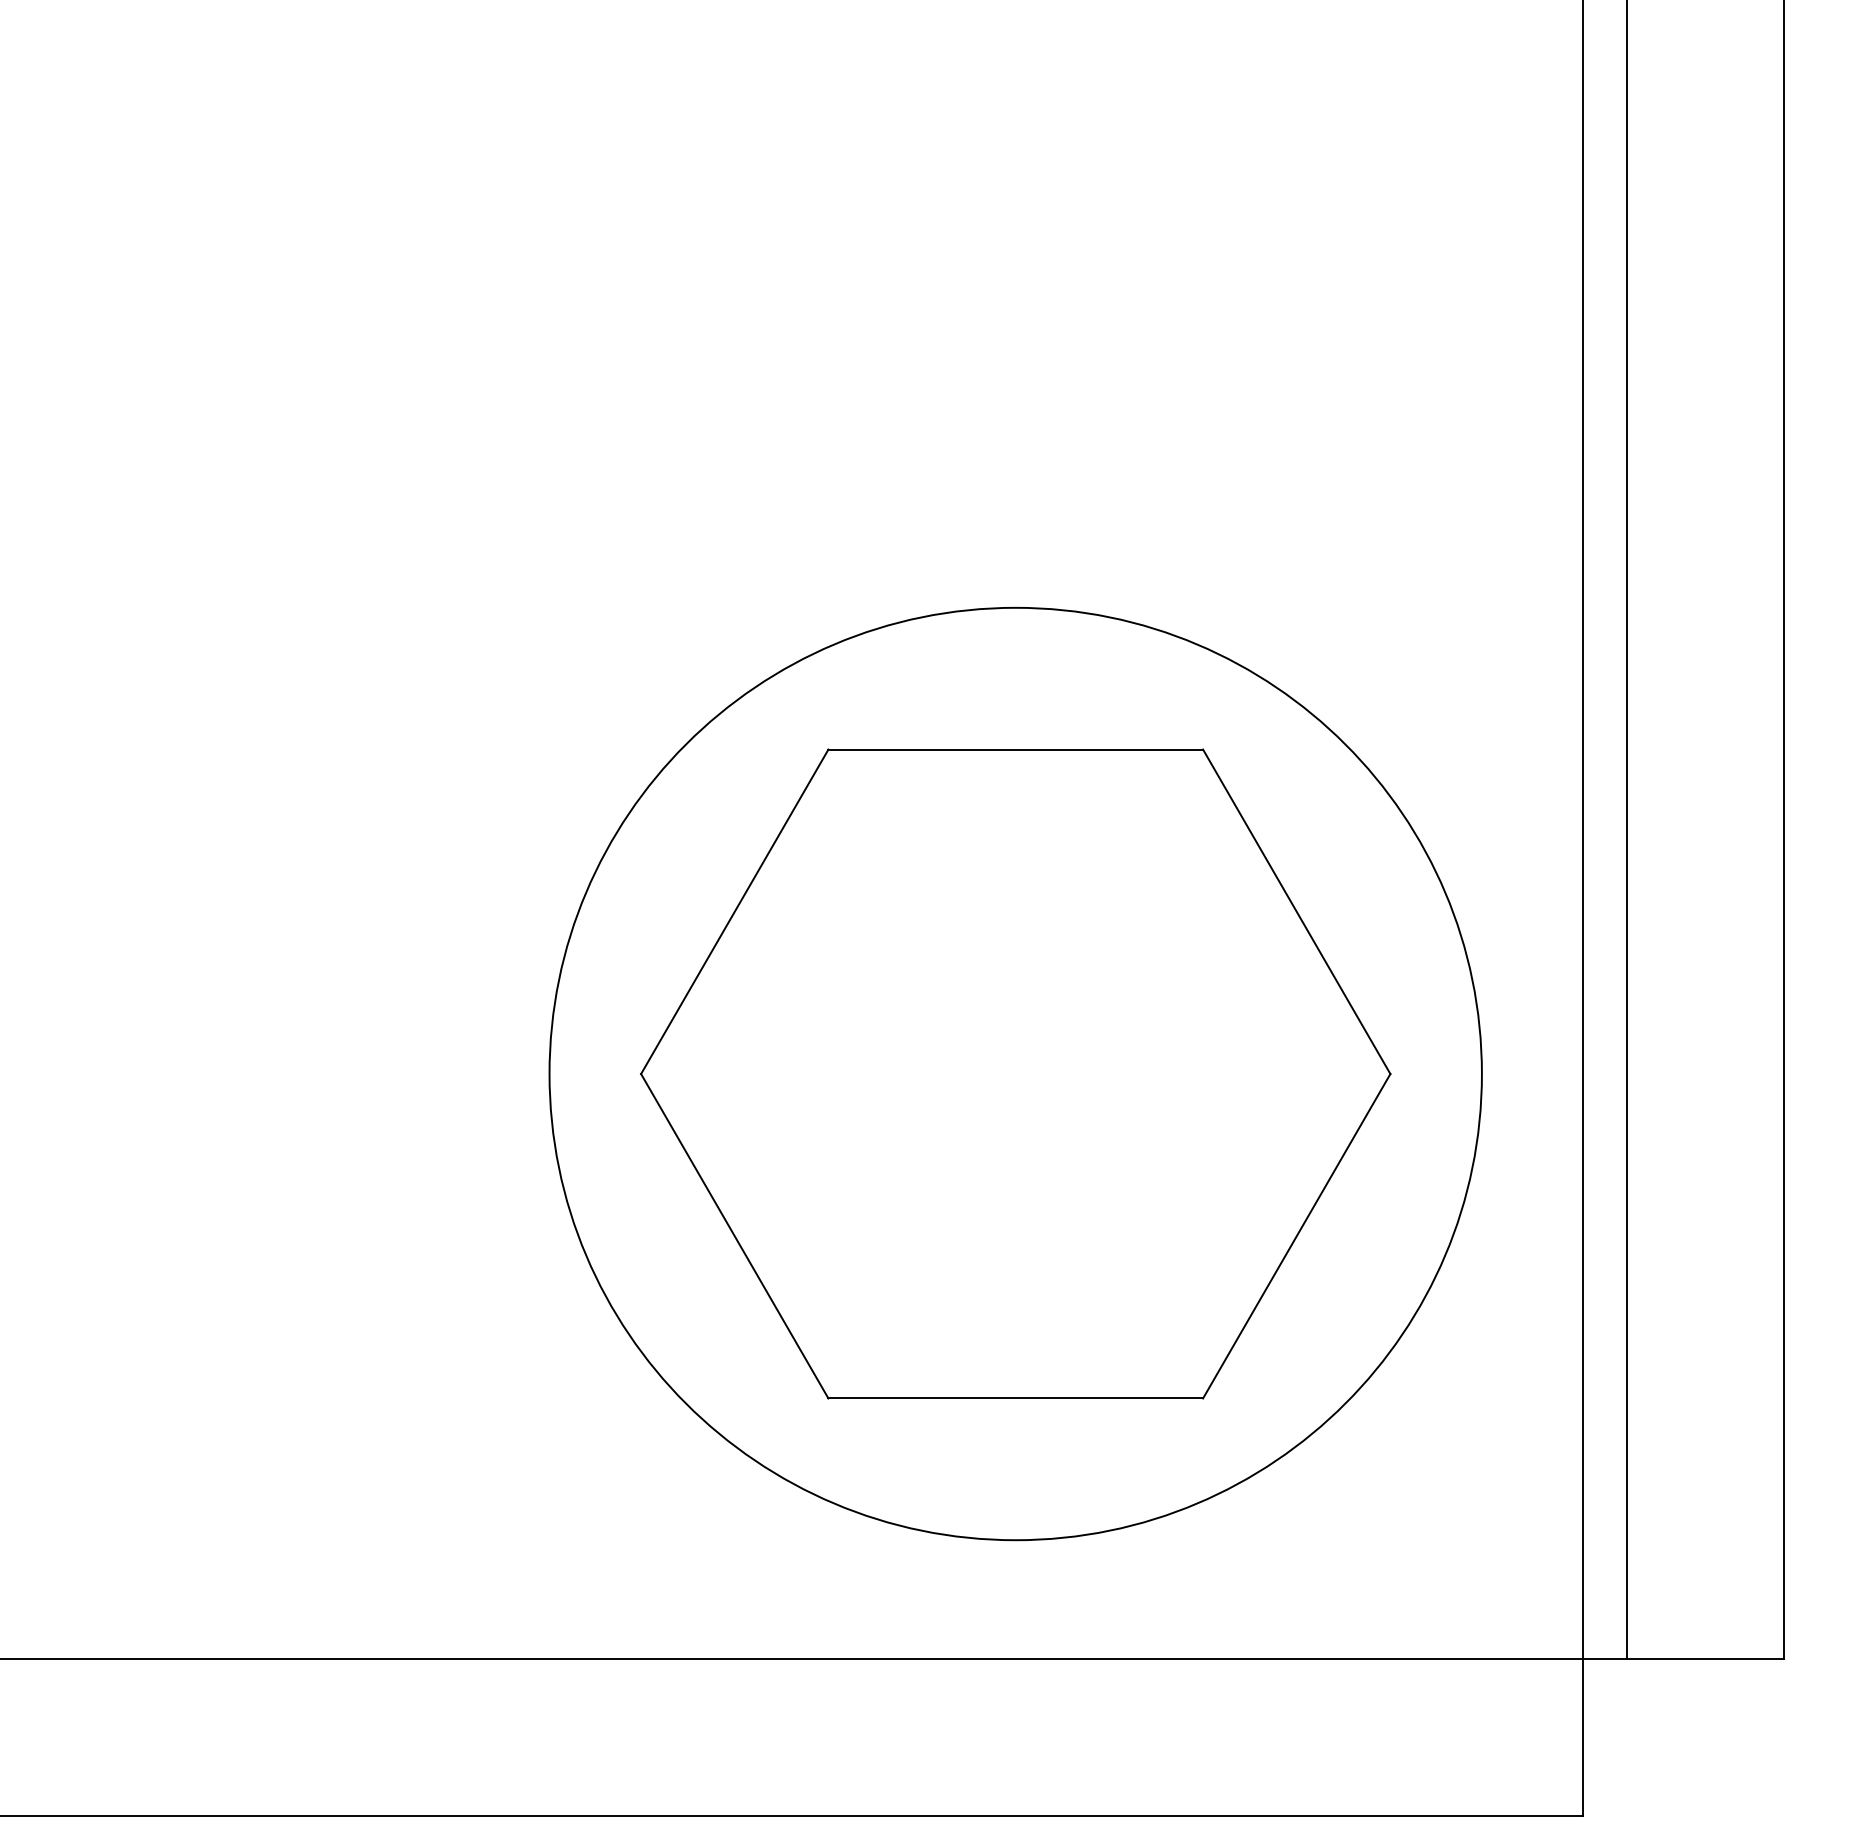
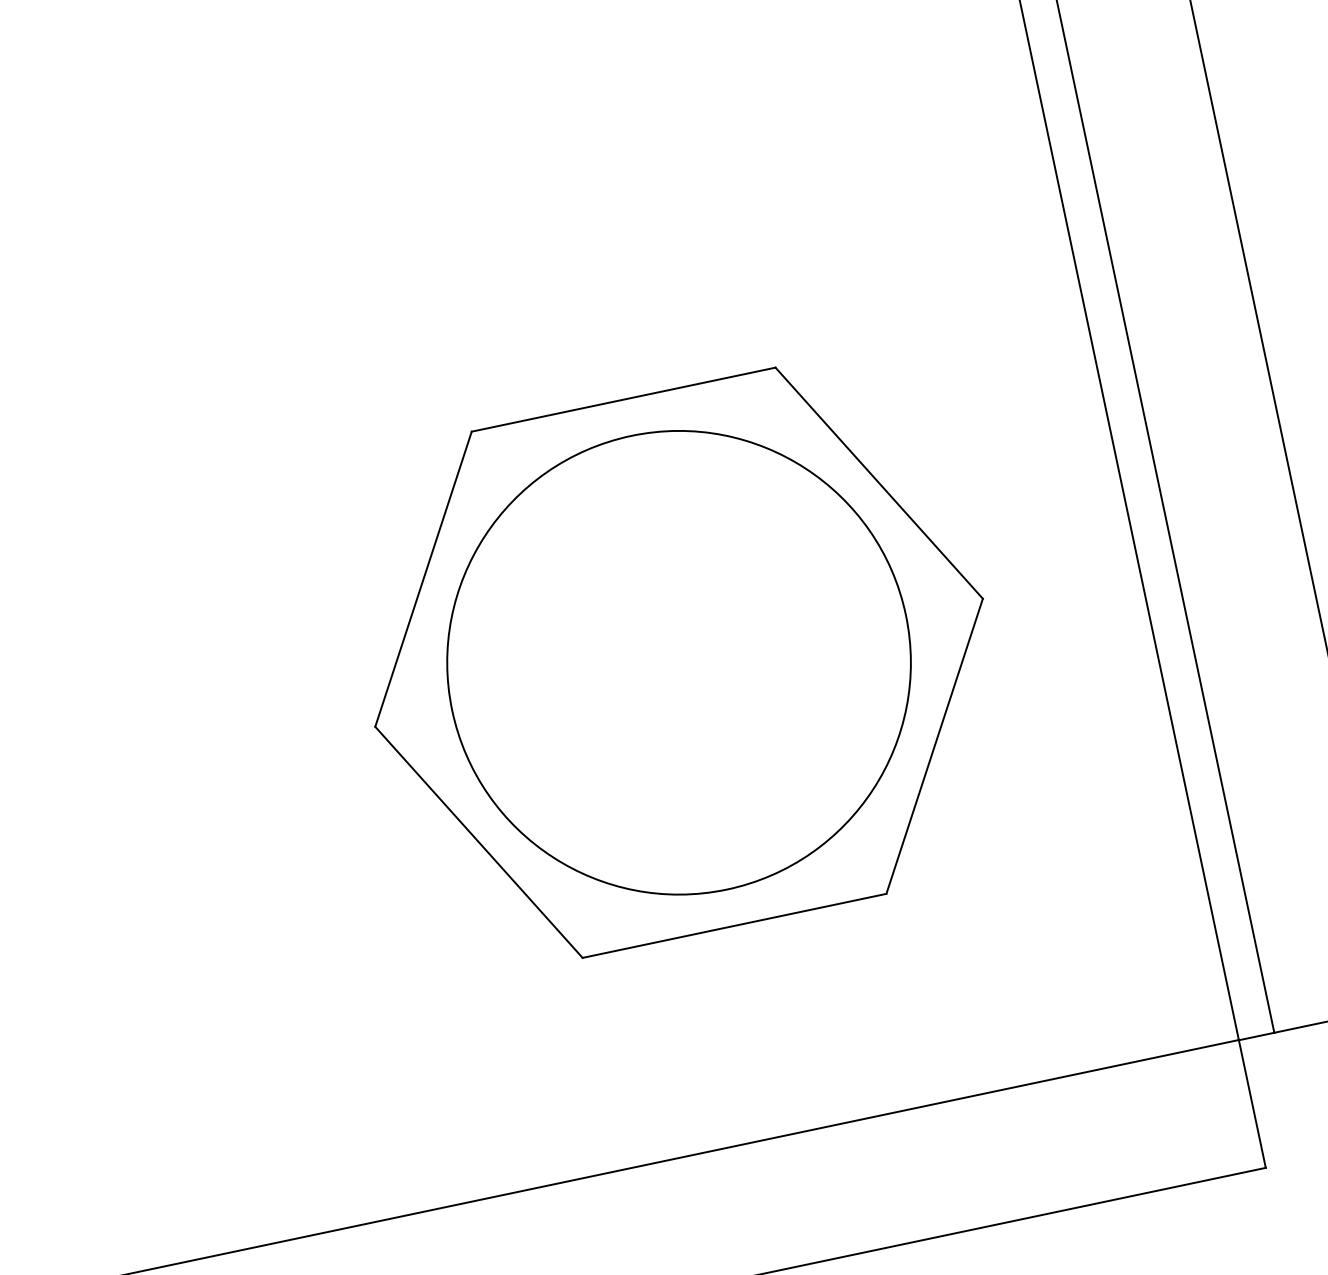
circle: (1015, 1073) -> (678, 662), size x0.6

